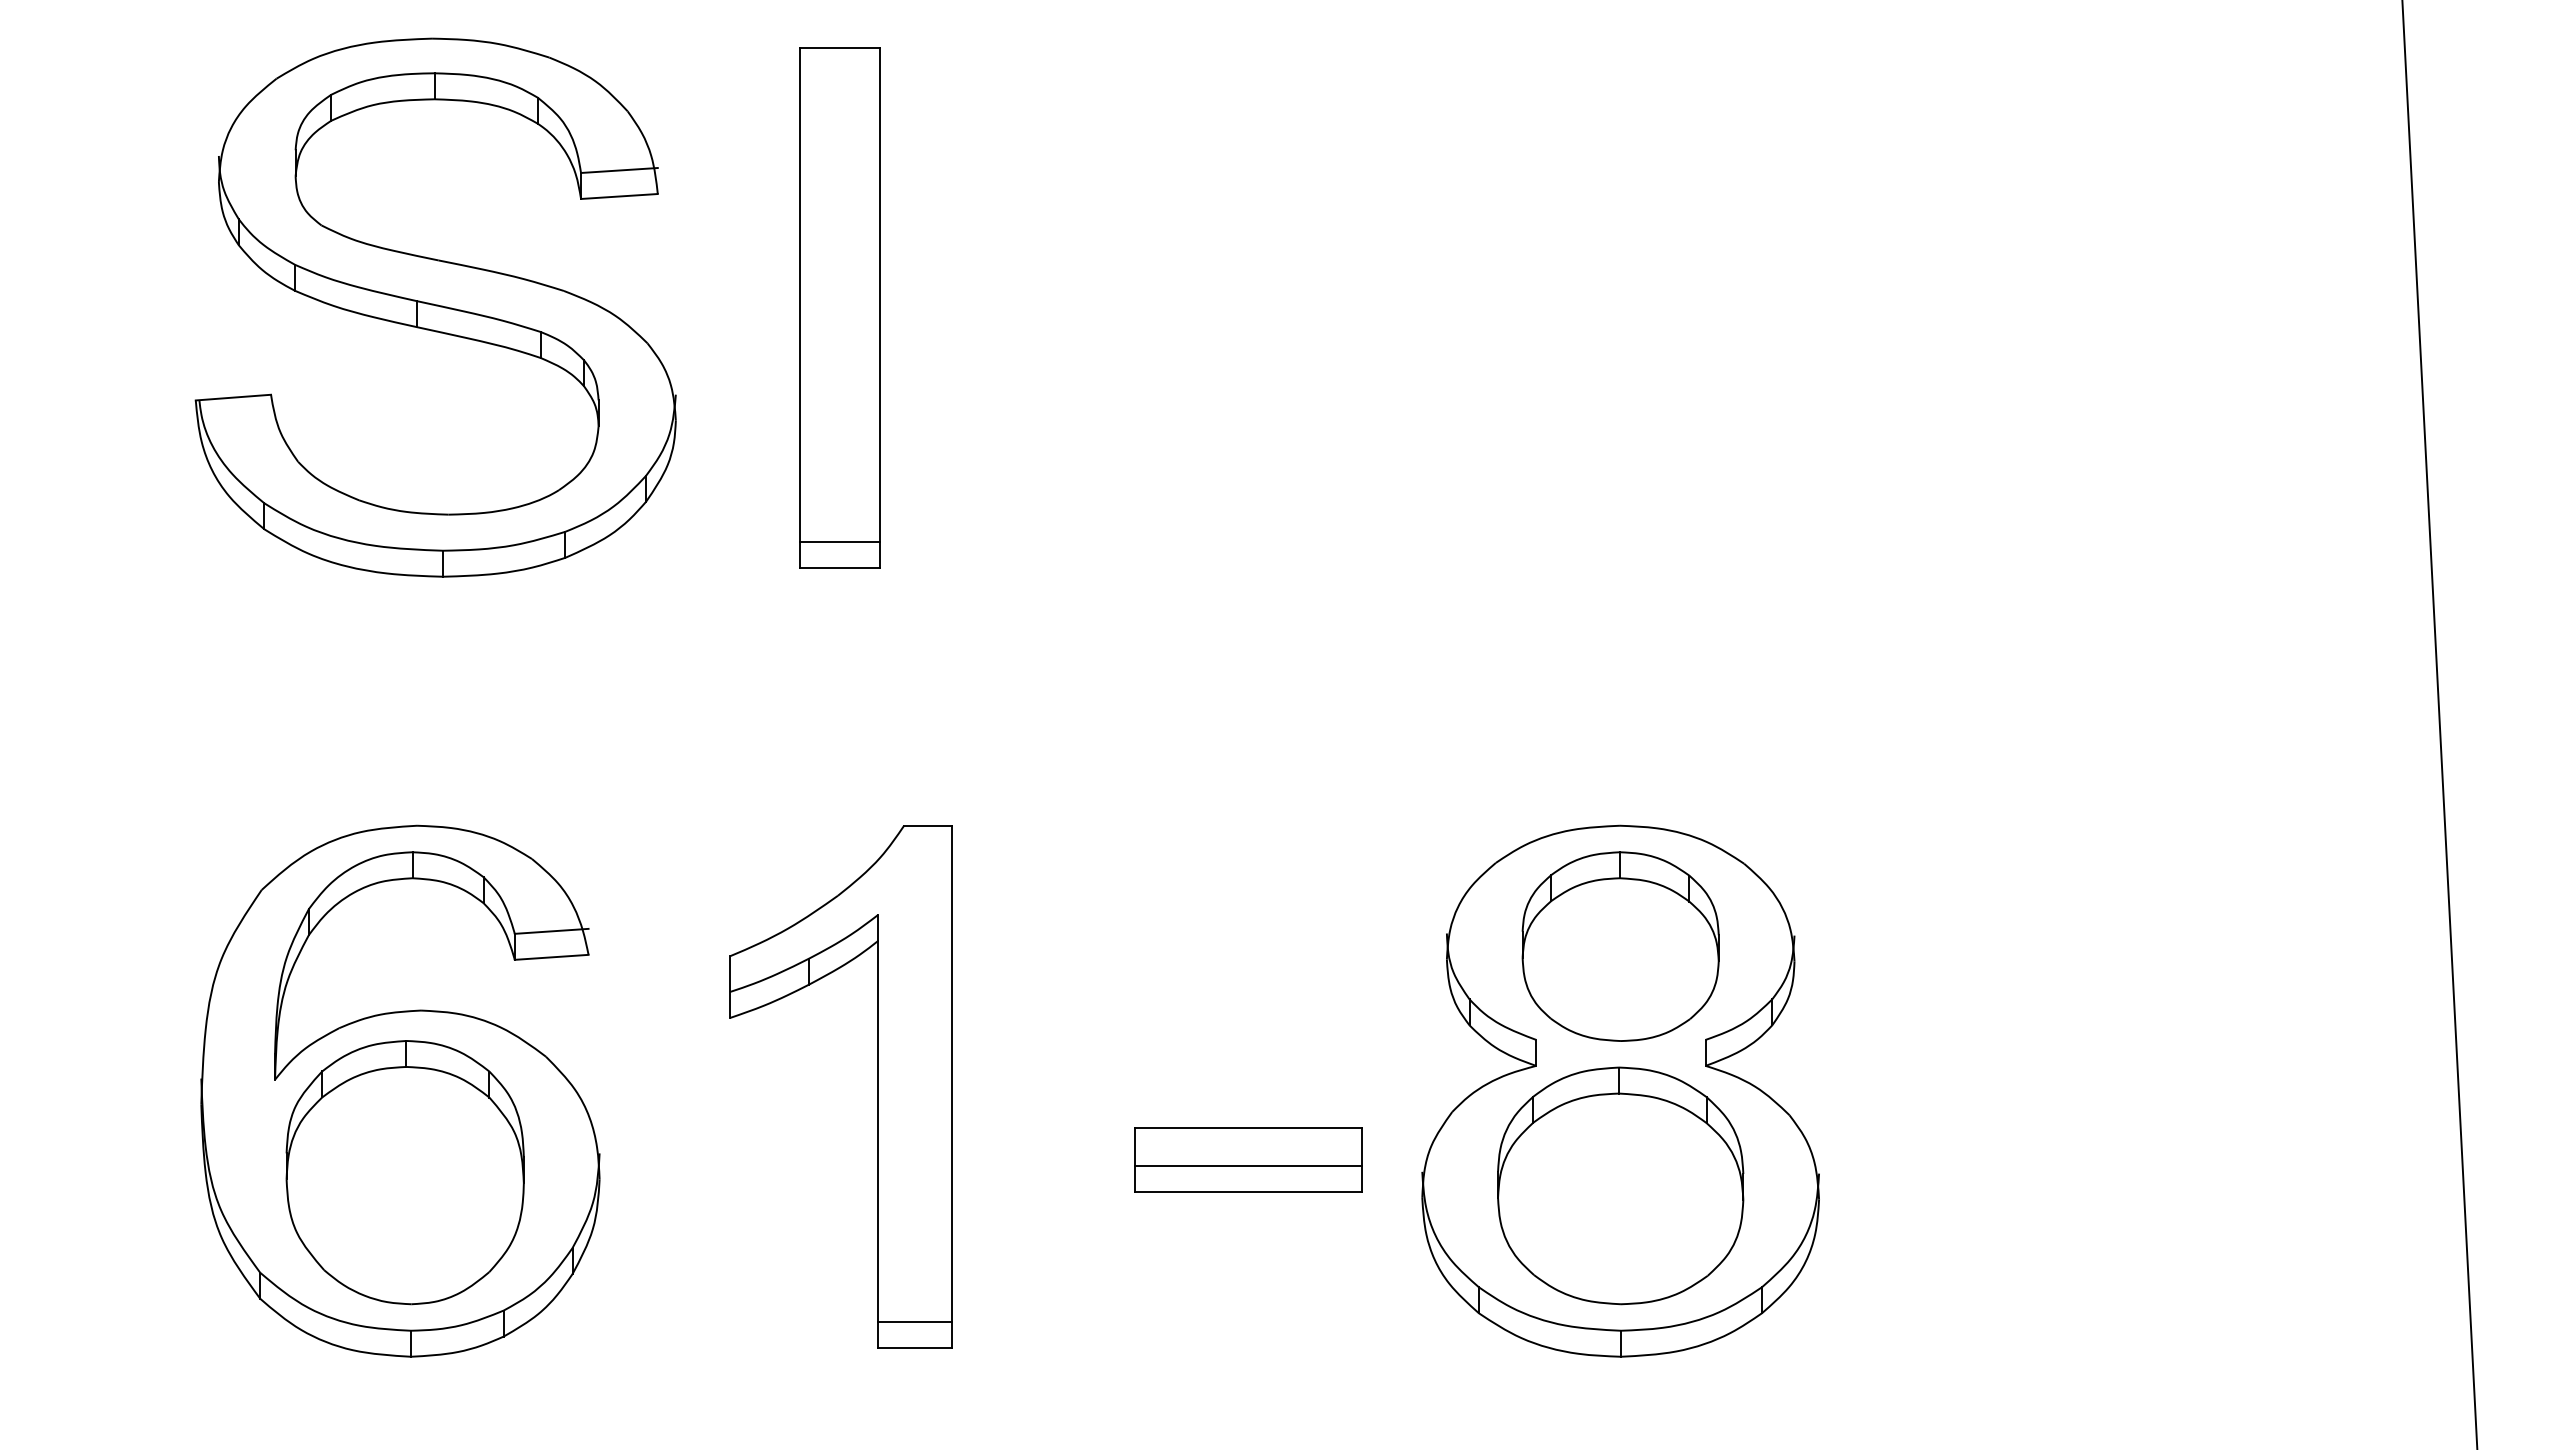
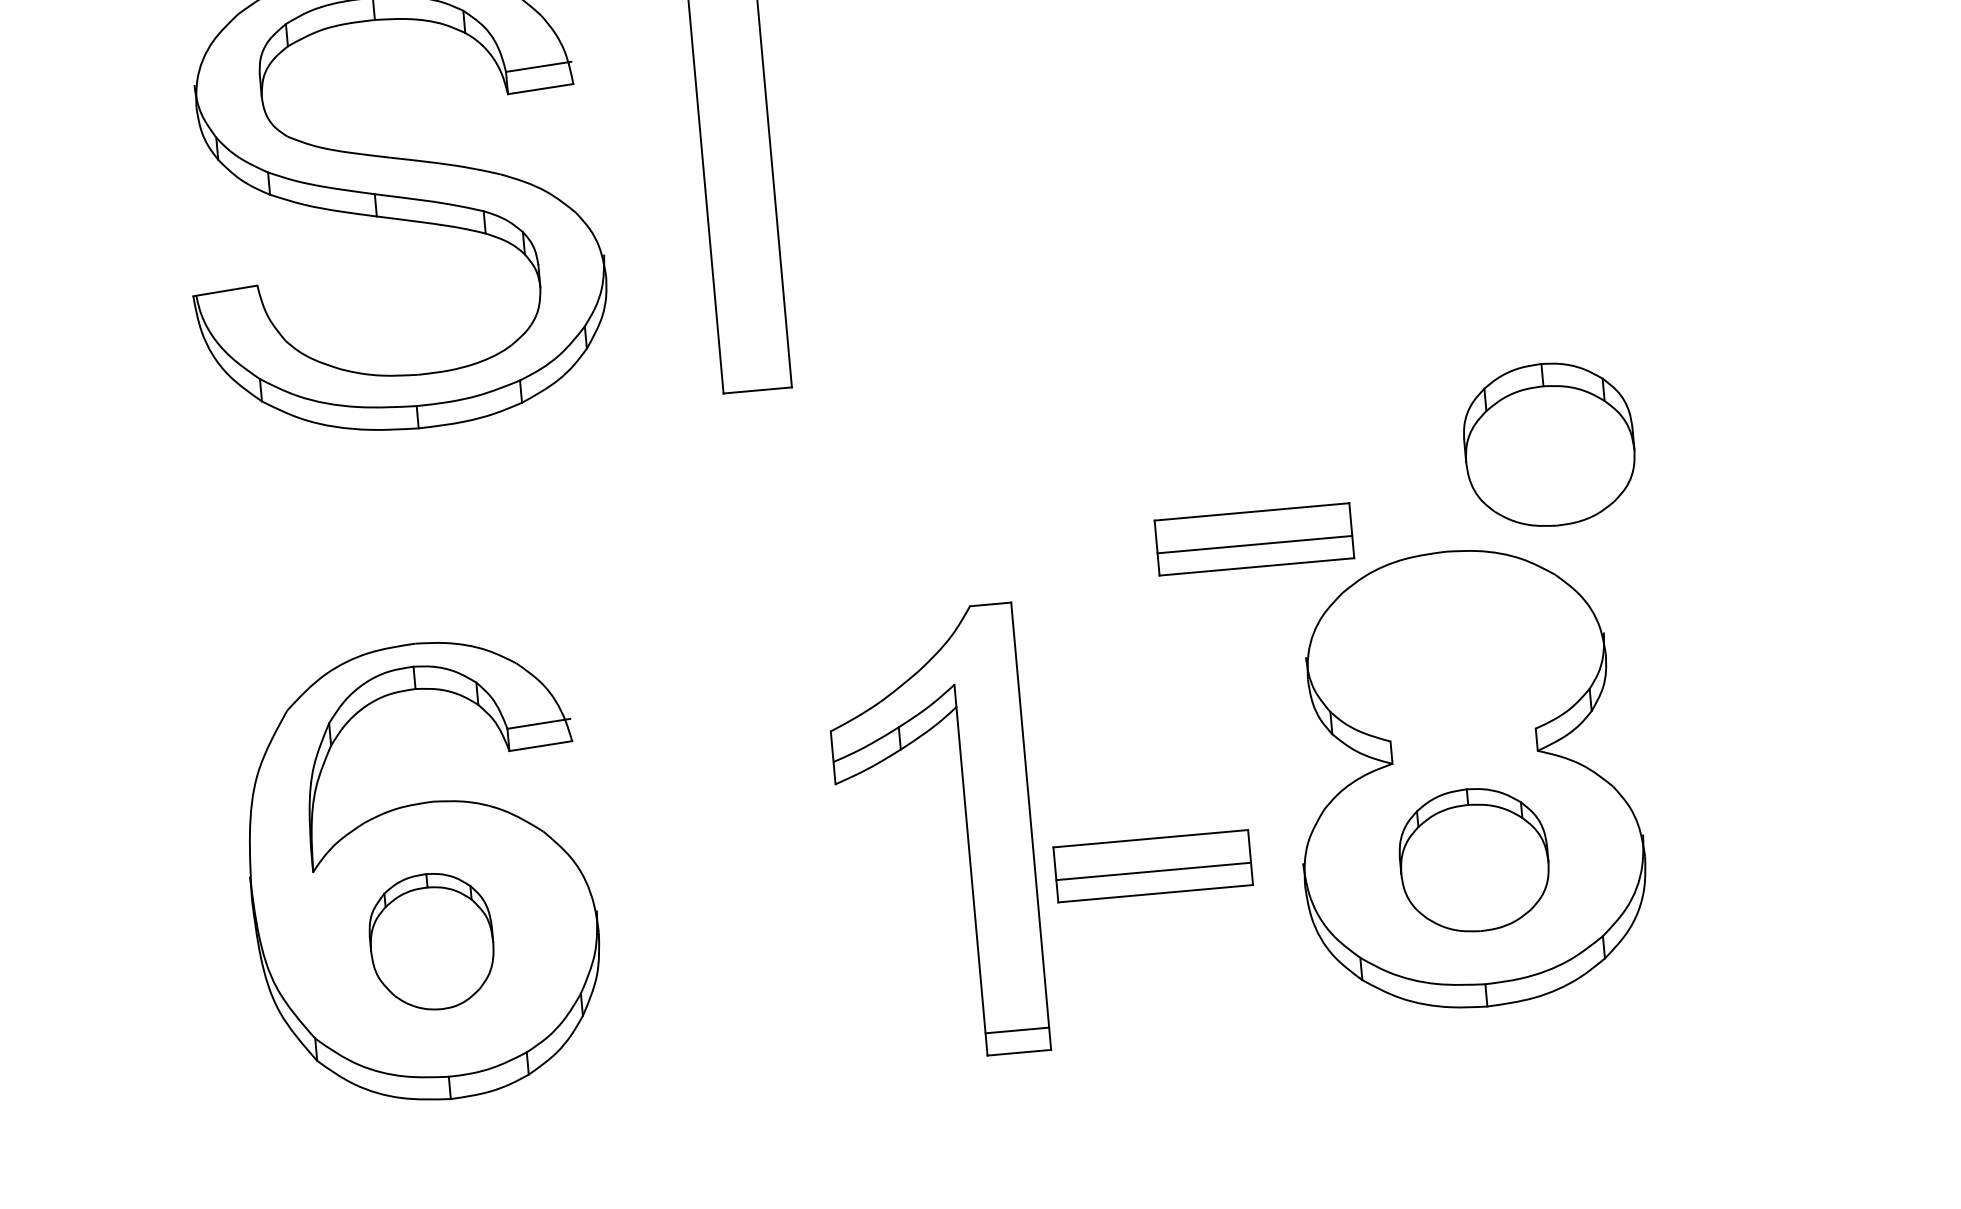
line: (839, 541) -> (755, 367), removed
part: (1399, 791) -> (1254, 539), added
part: (1620, 946) -> (1549, 444), moved
part: (877, 1086) -> (967, 831), moved
part: (404, 1172) -> (431, 941), size x0.6
part: (1620, 1185) -> (1473, 859), size x0.7

